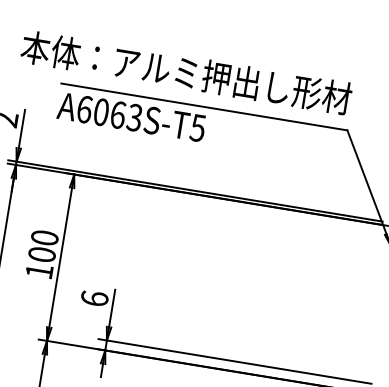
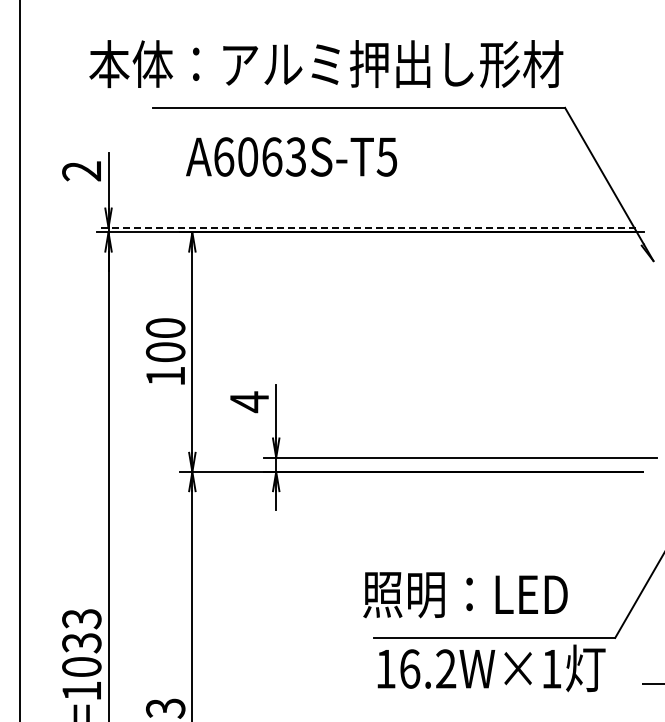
text: (131, 116) -> (291, 156), moved
line: (195, 190) -> (365, 227), solid -> dashed
text: (94, 299) -> (249, 402), 6 -> 4

